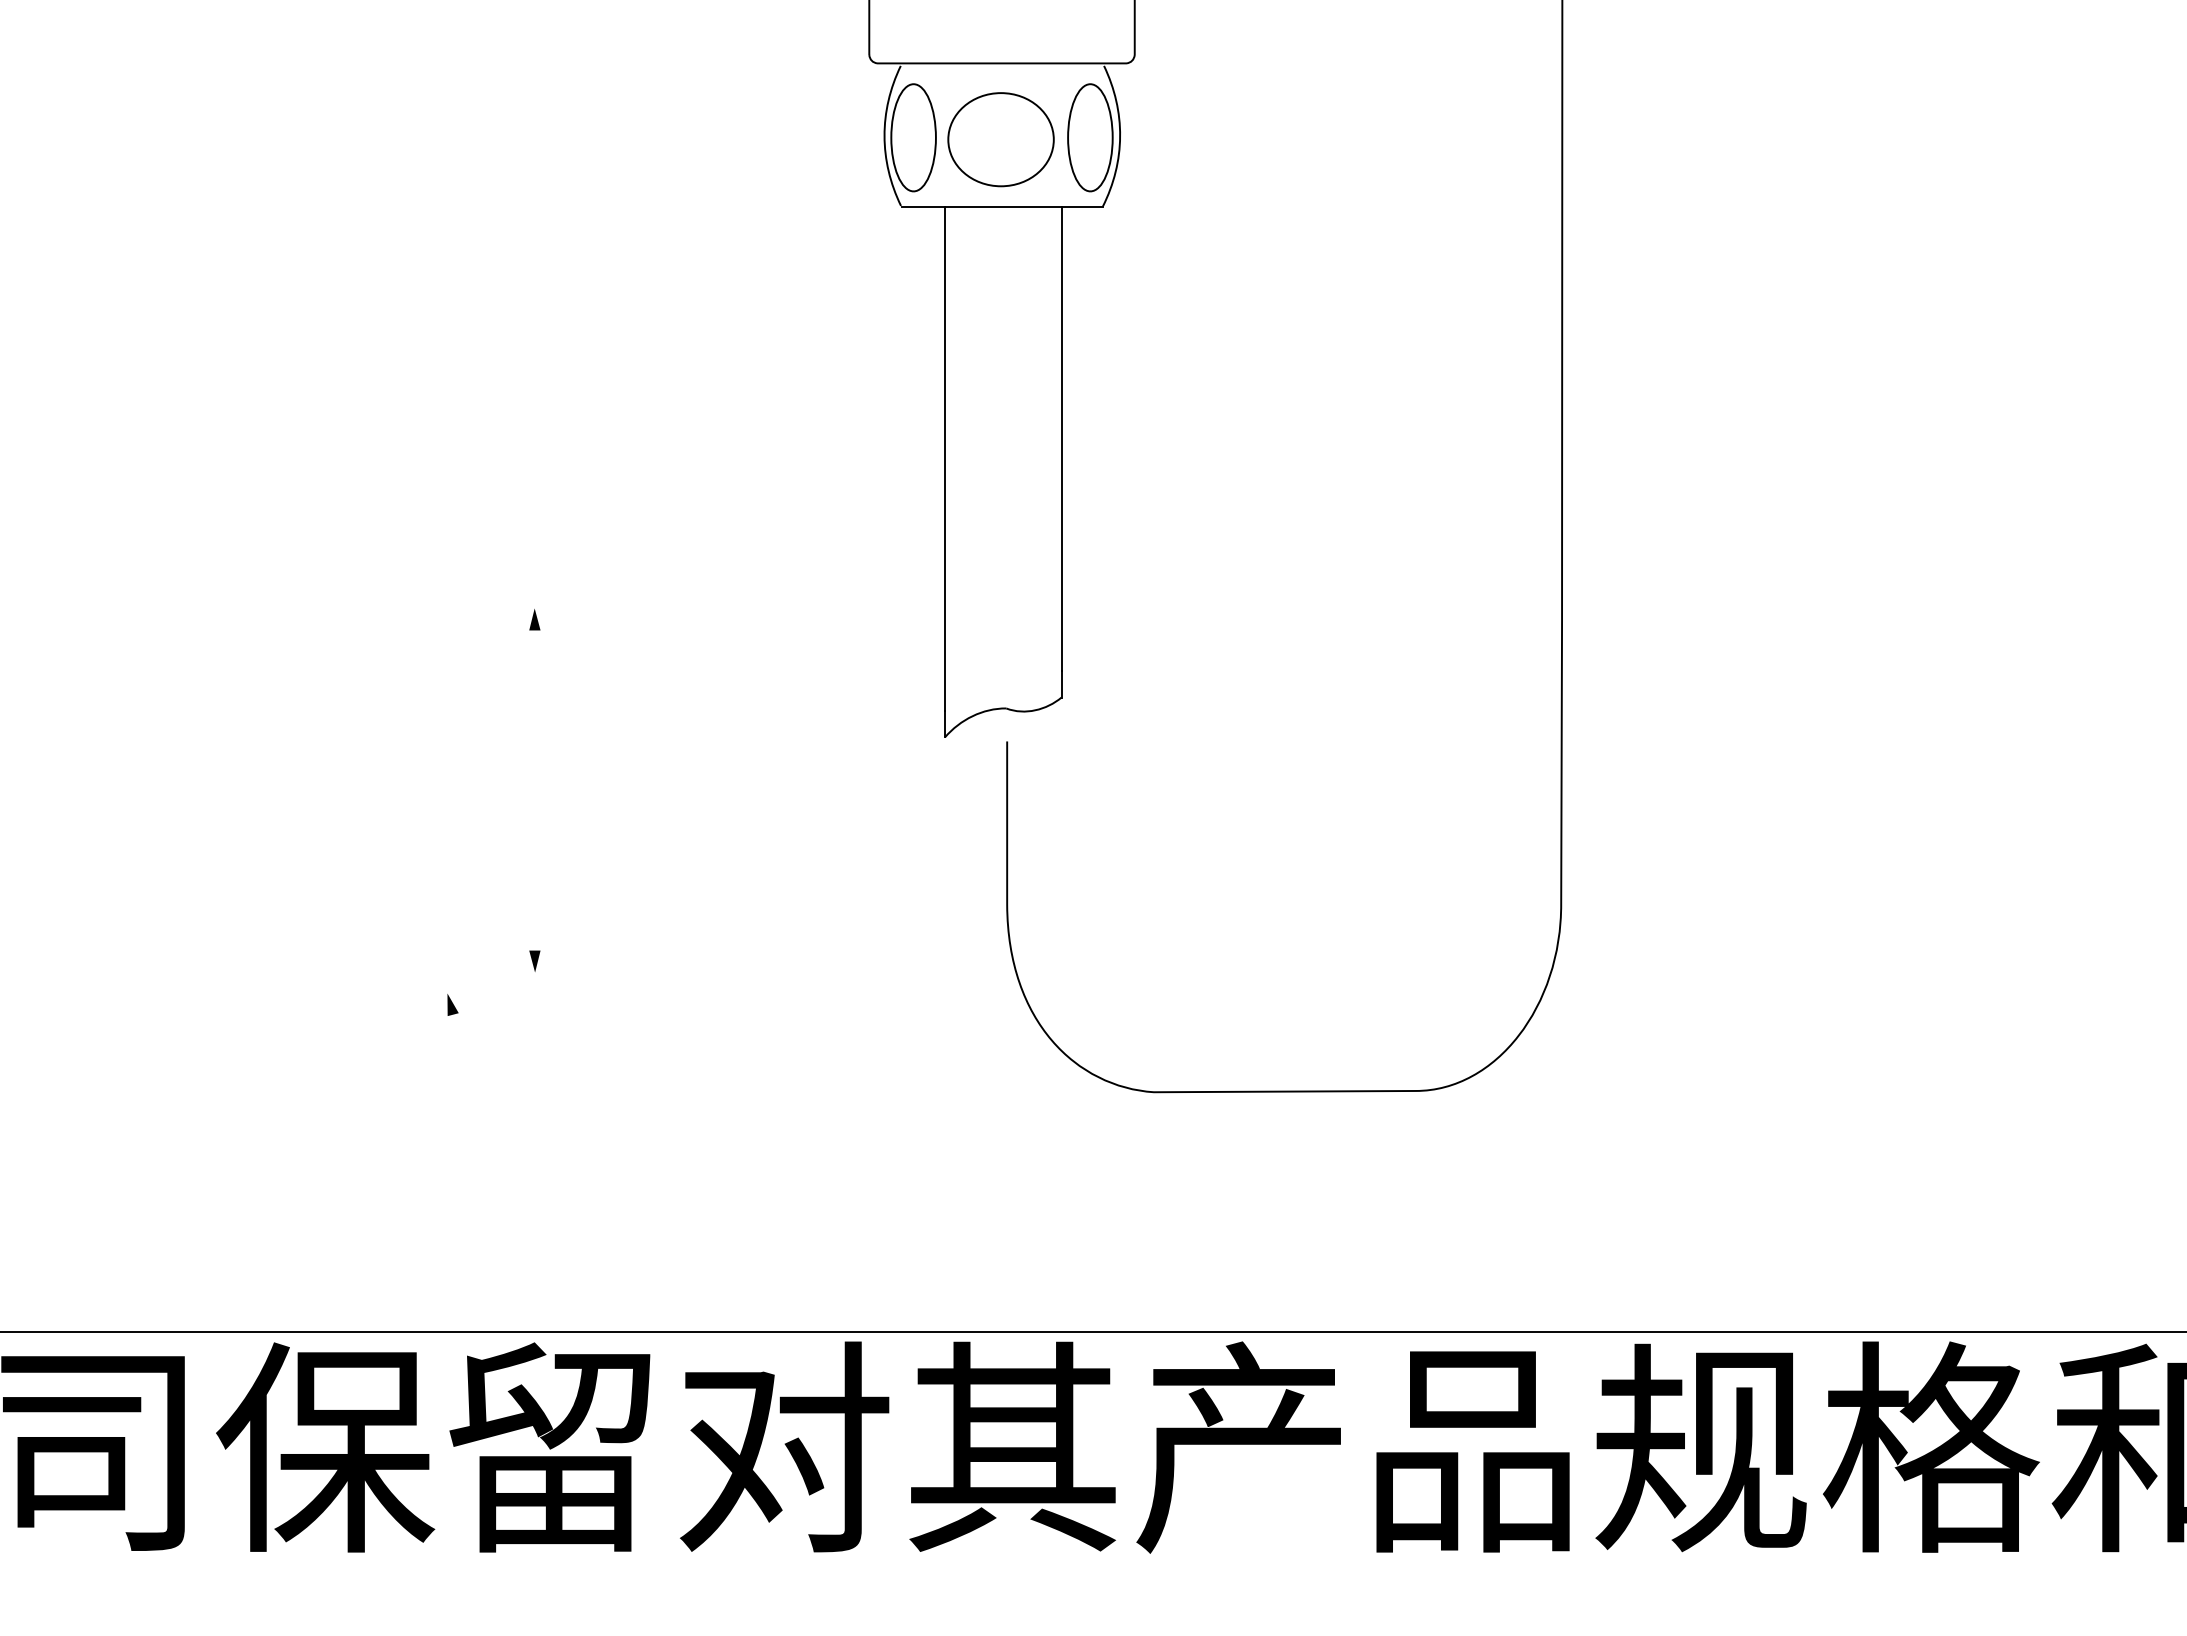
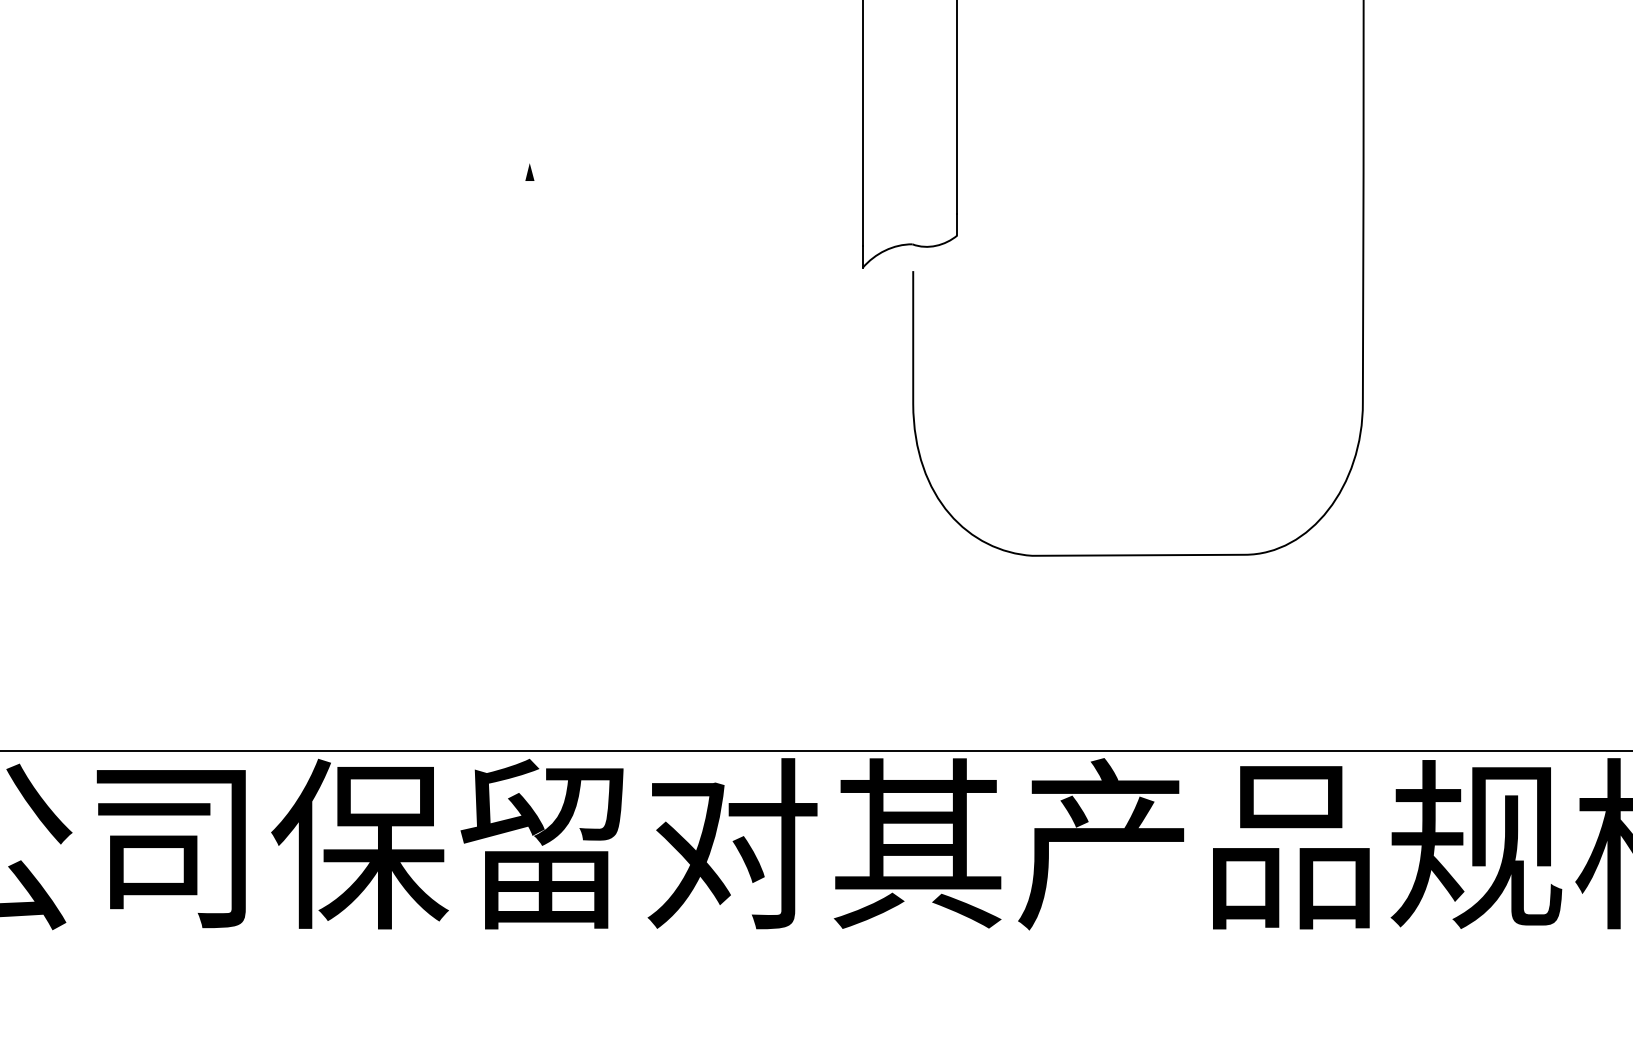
fill: (534, 961) -> (529, 449), removed
fill: (452, 1004) -> (463, 484), removed

